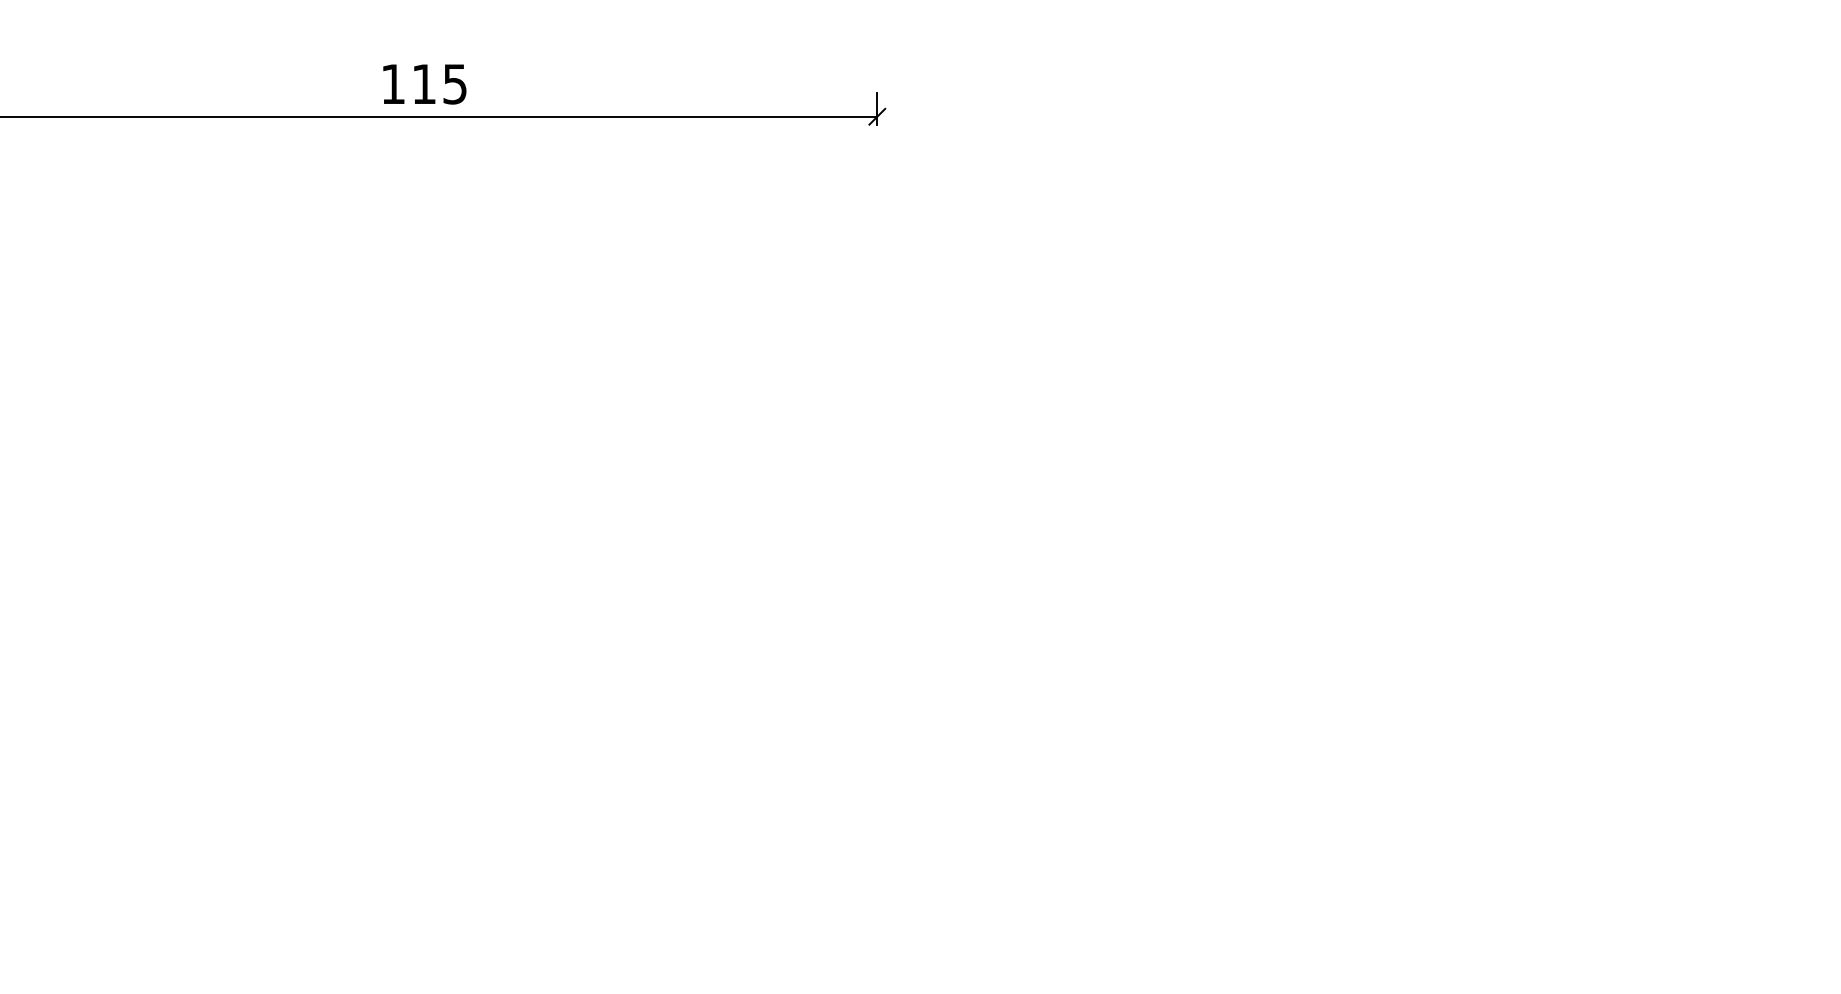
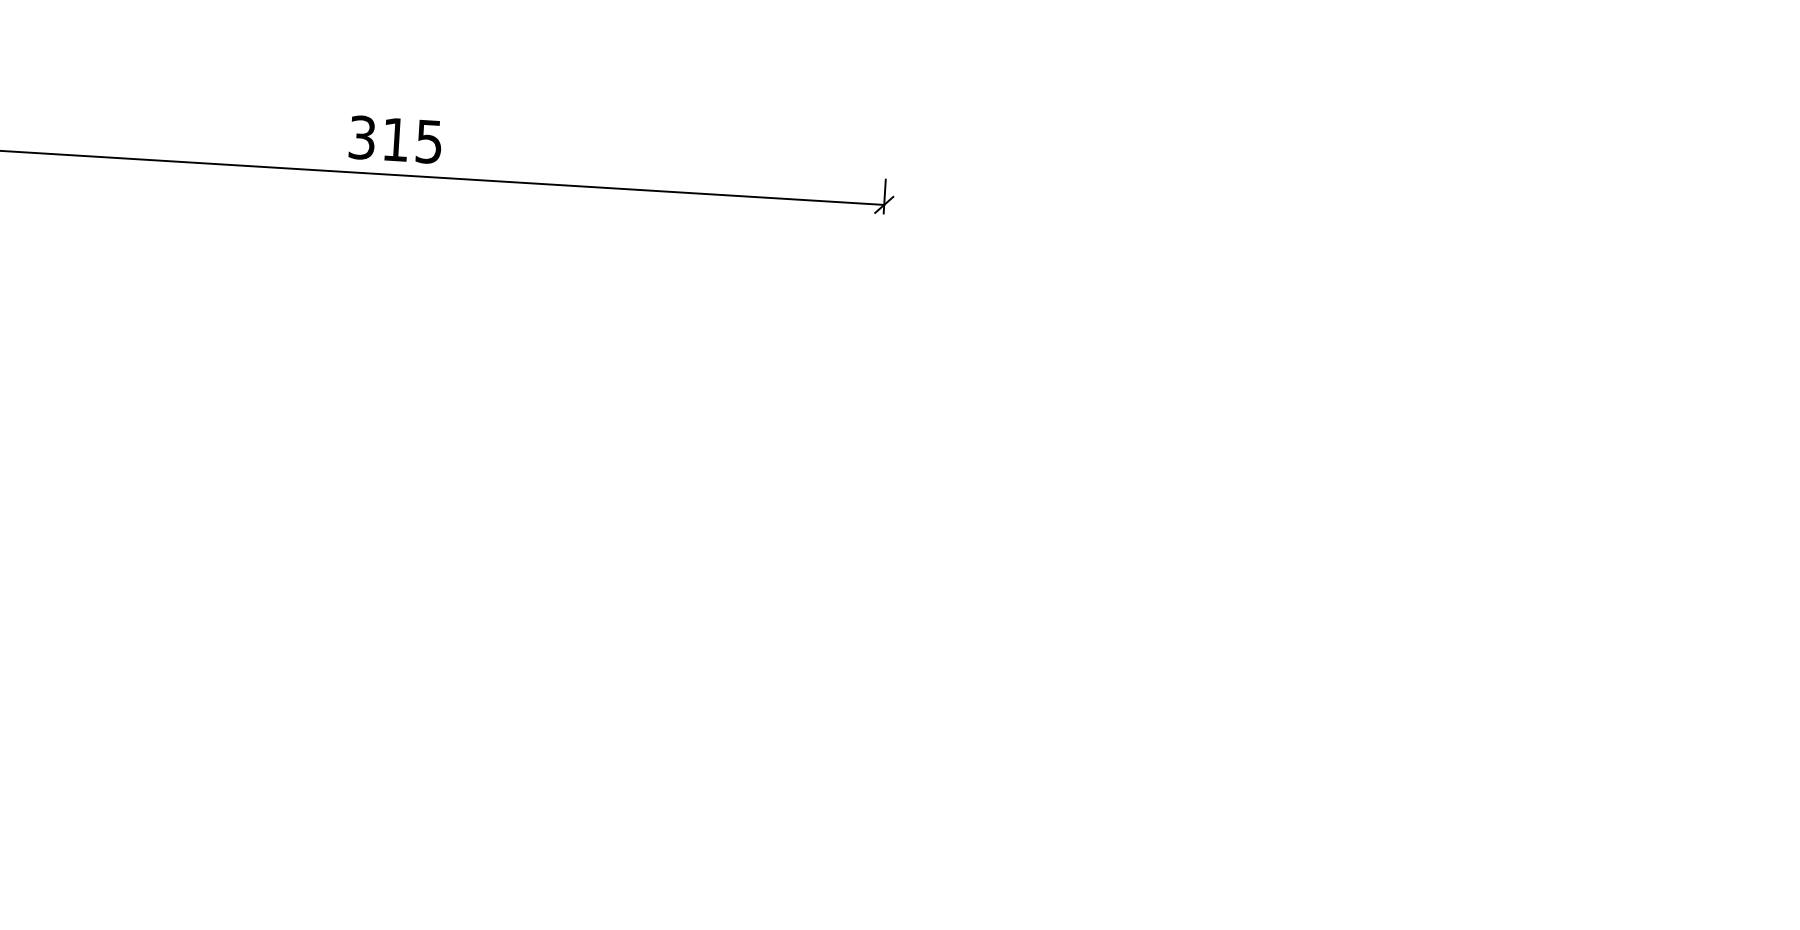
text: (392, 83) -> (361, 136), 115 -> 315

